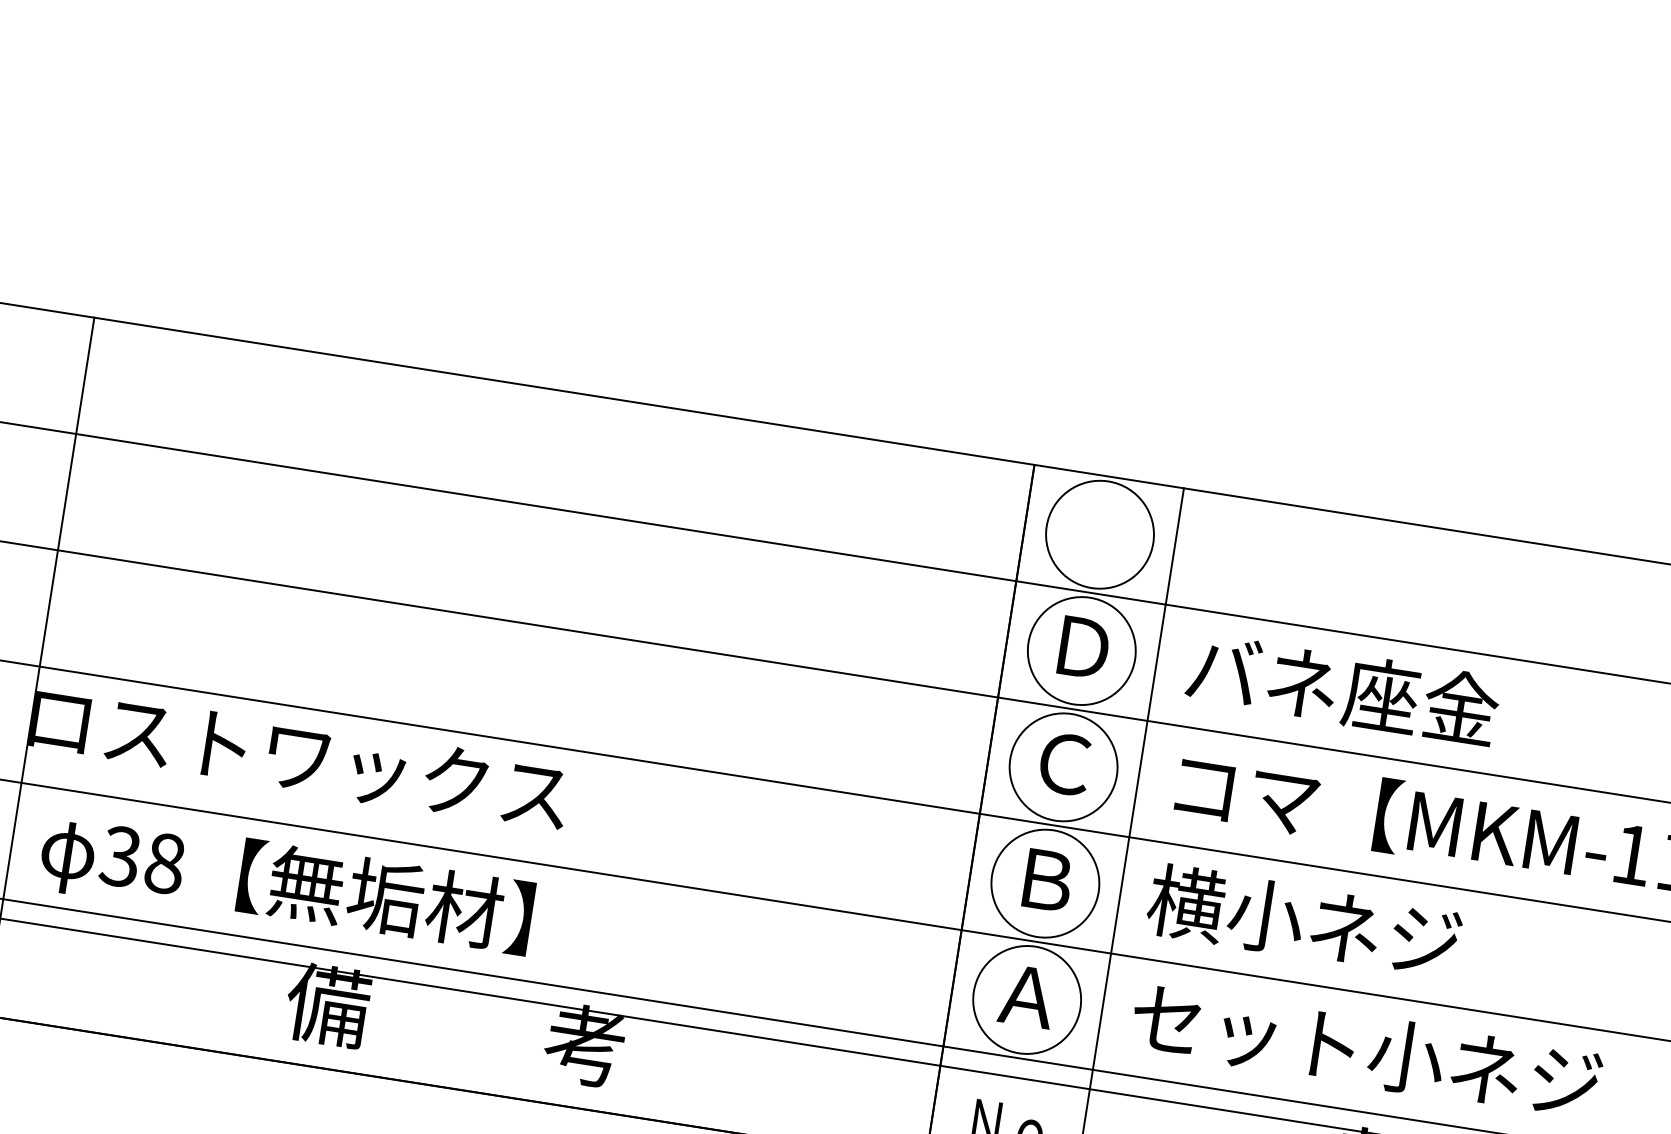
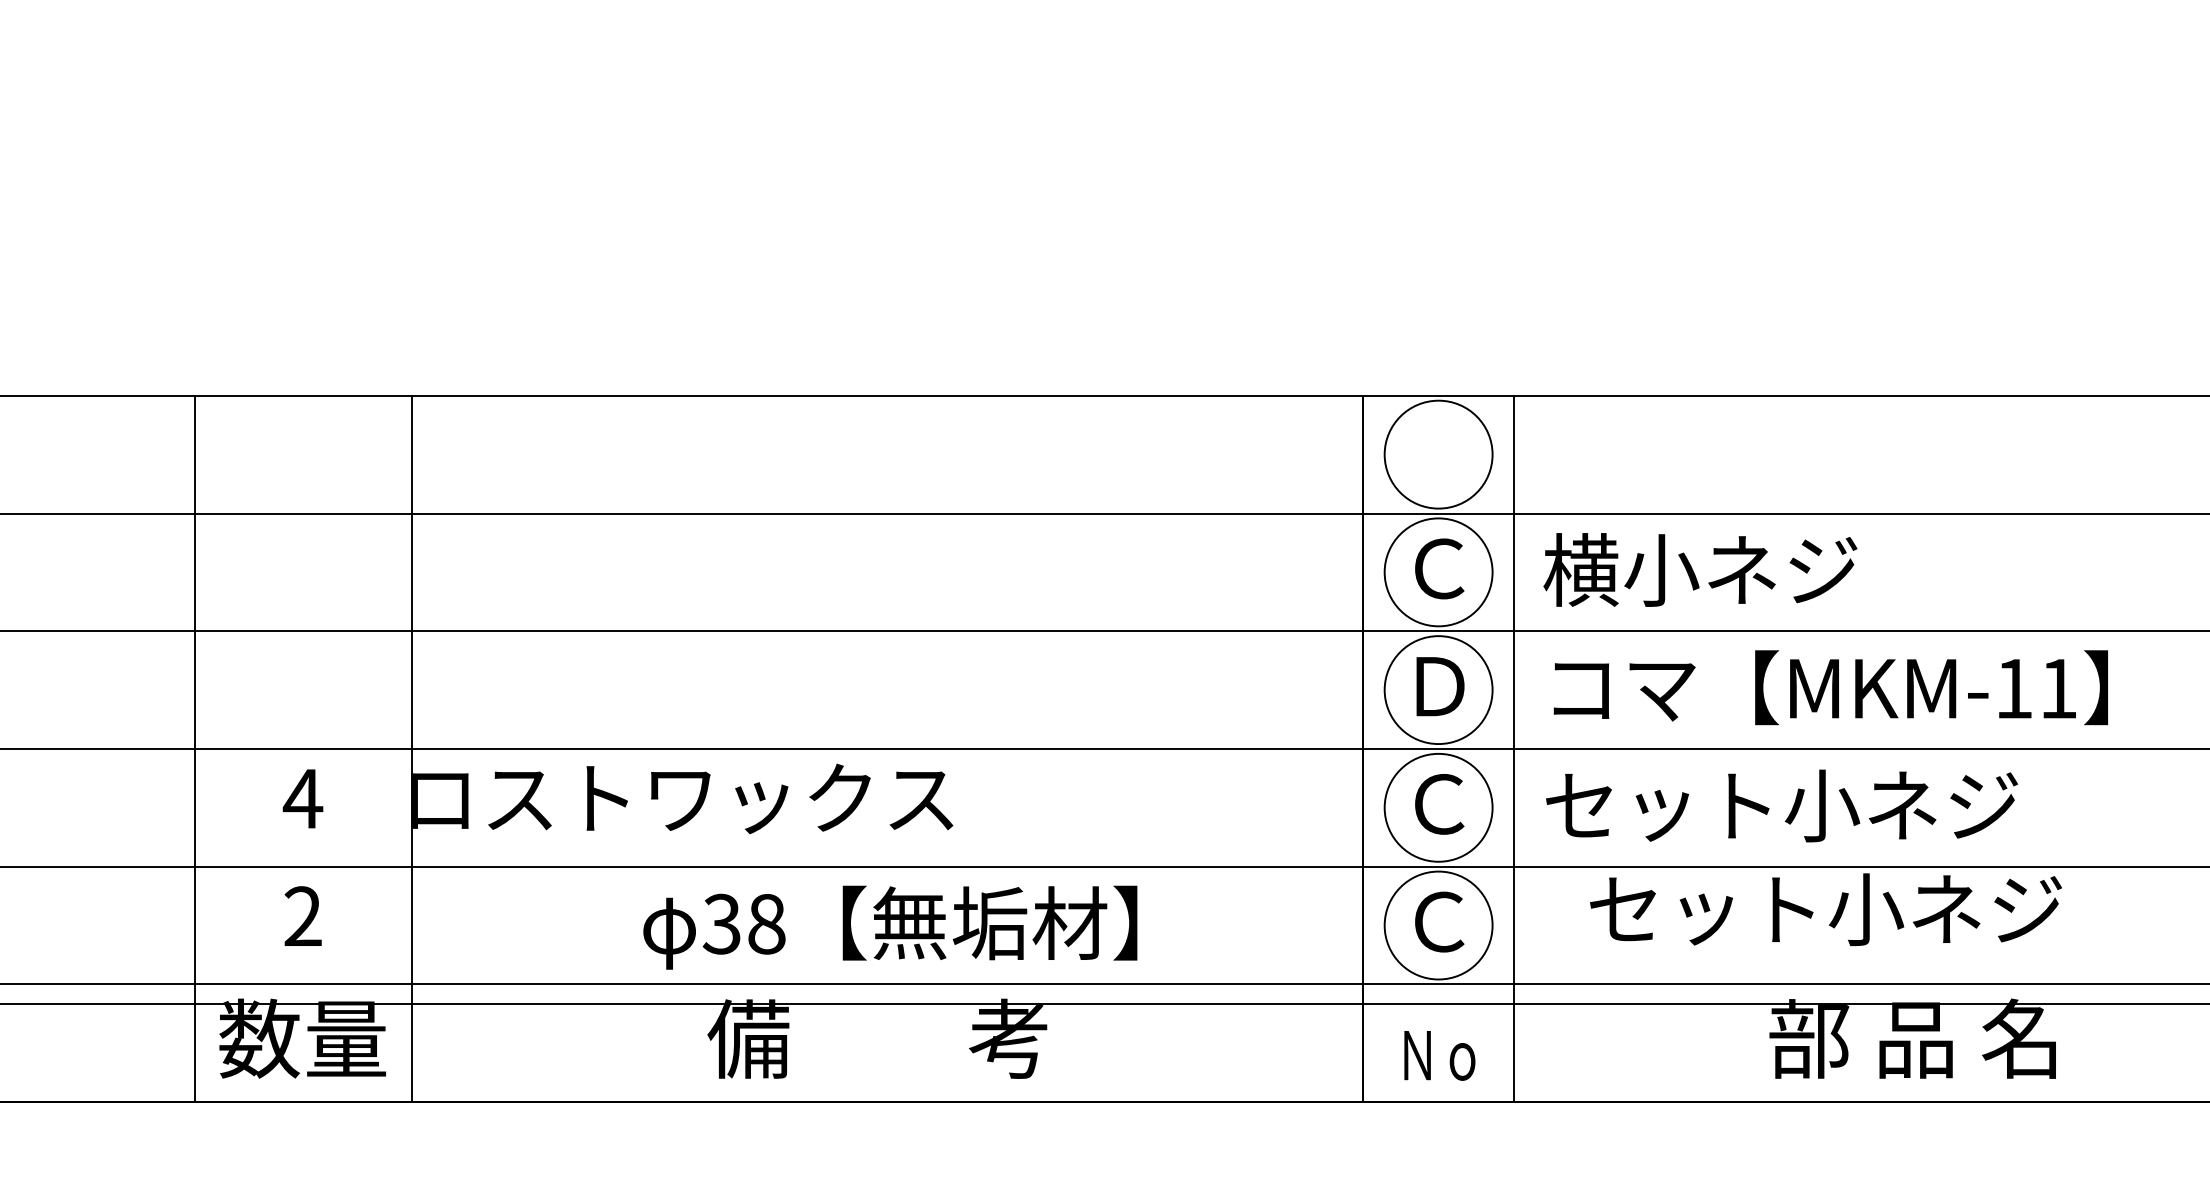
text: (1083, 647) -> (1439, 568), Ｄ -> Ｃ
text: (1341, 688) -> (1701, 569), バネ座金 -> 横小ネジ
text: (1065, 763) -> (1439, 686), Ｃ -> Ｄ
text: (1046, 880) -> (1439, 804), Ｂ -> Ｃ
text: (286, 886) -> (890, 927), moved
text: (1383, 934) -> (1780, 805), 横小ネジ -> セット小ネジ
text: (1027, 995) -> (1438, 921), Ａ -> Ｃ
text: (1366, 1050) -> (1825, 909), moved

